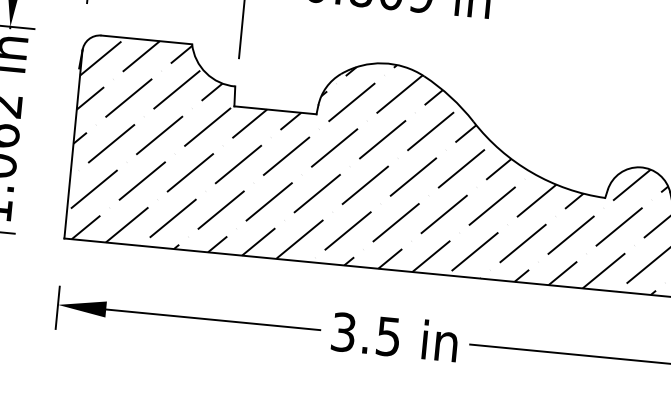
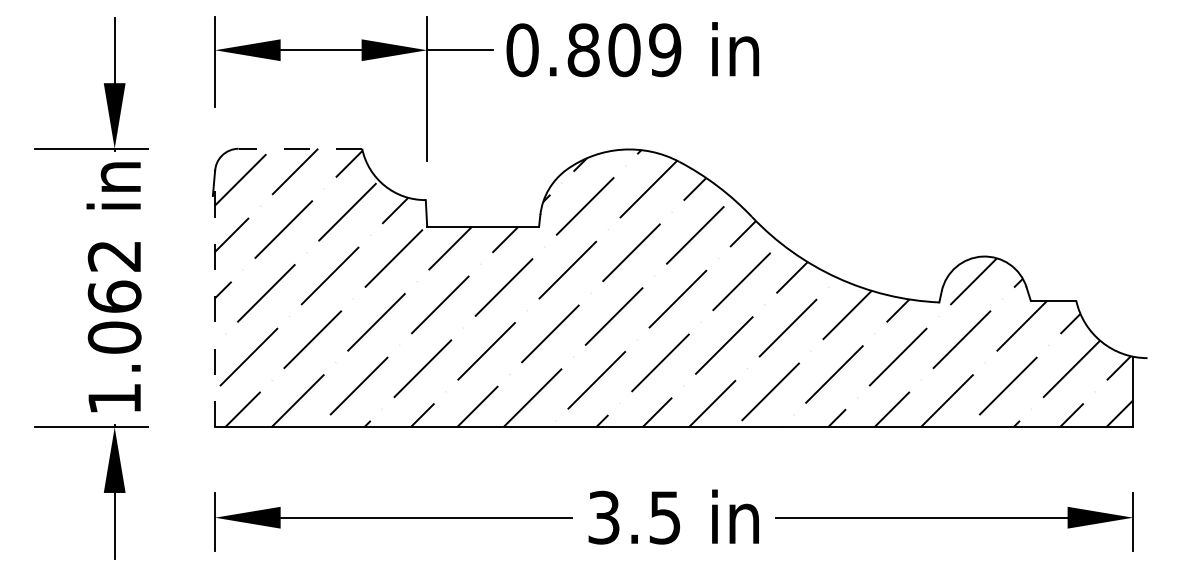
line: (146, 39) -> (300, 148), solid -> dashed
line: (73, 144) -> (215, 299), solid -> dashed

